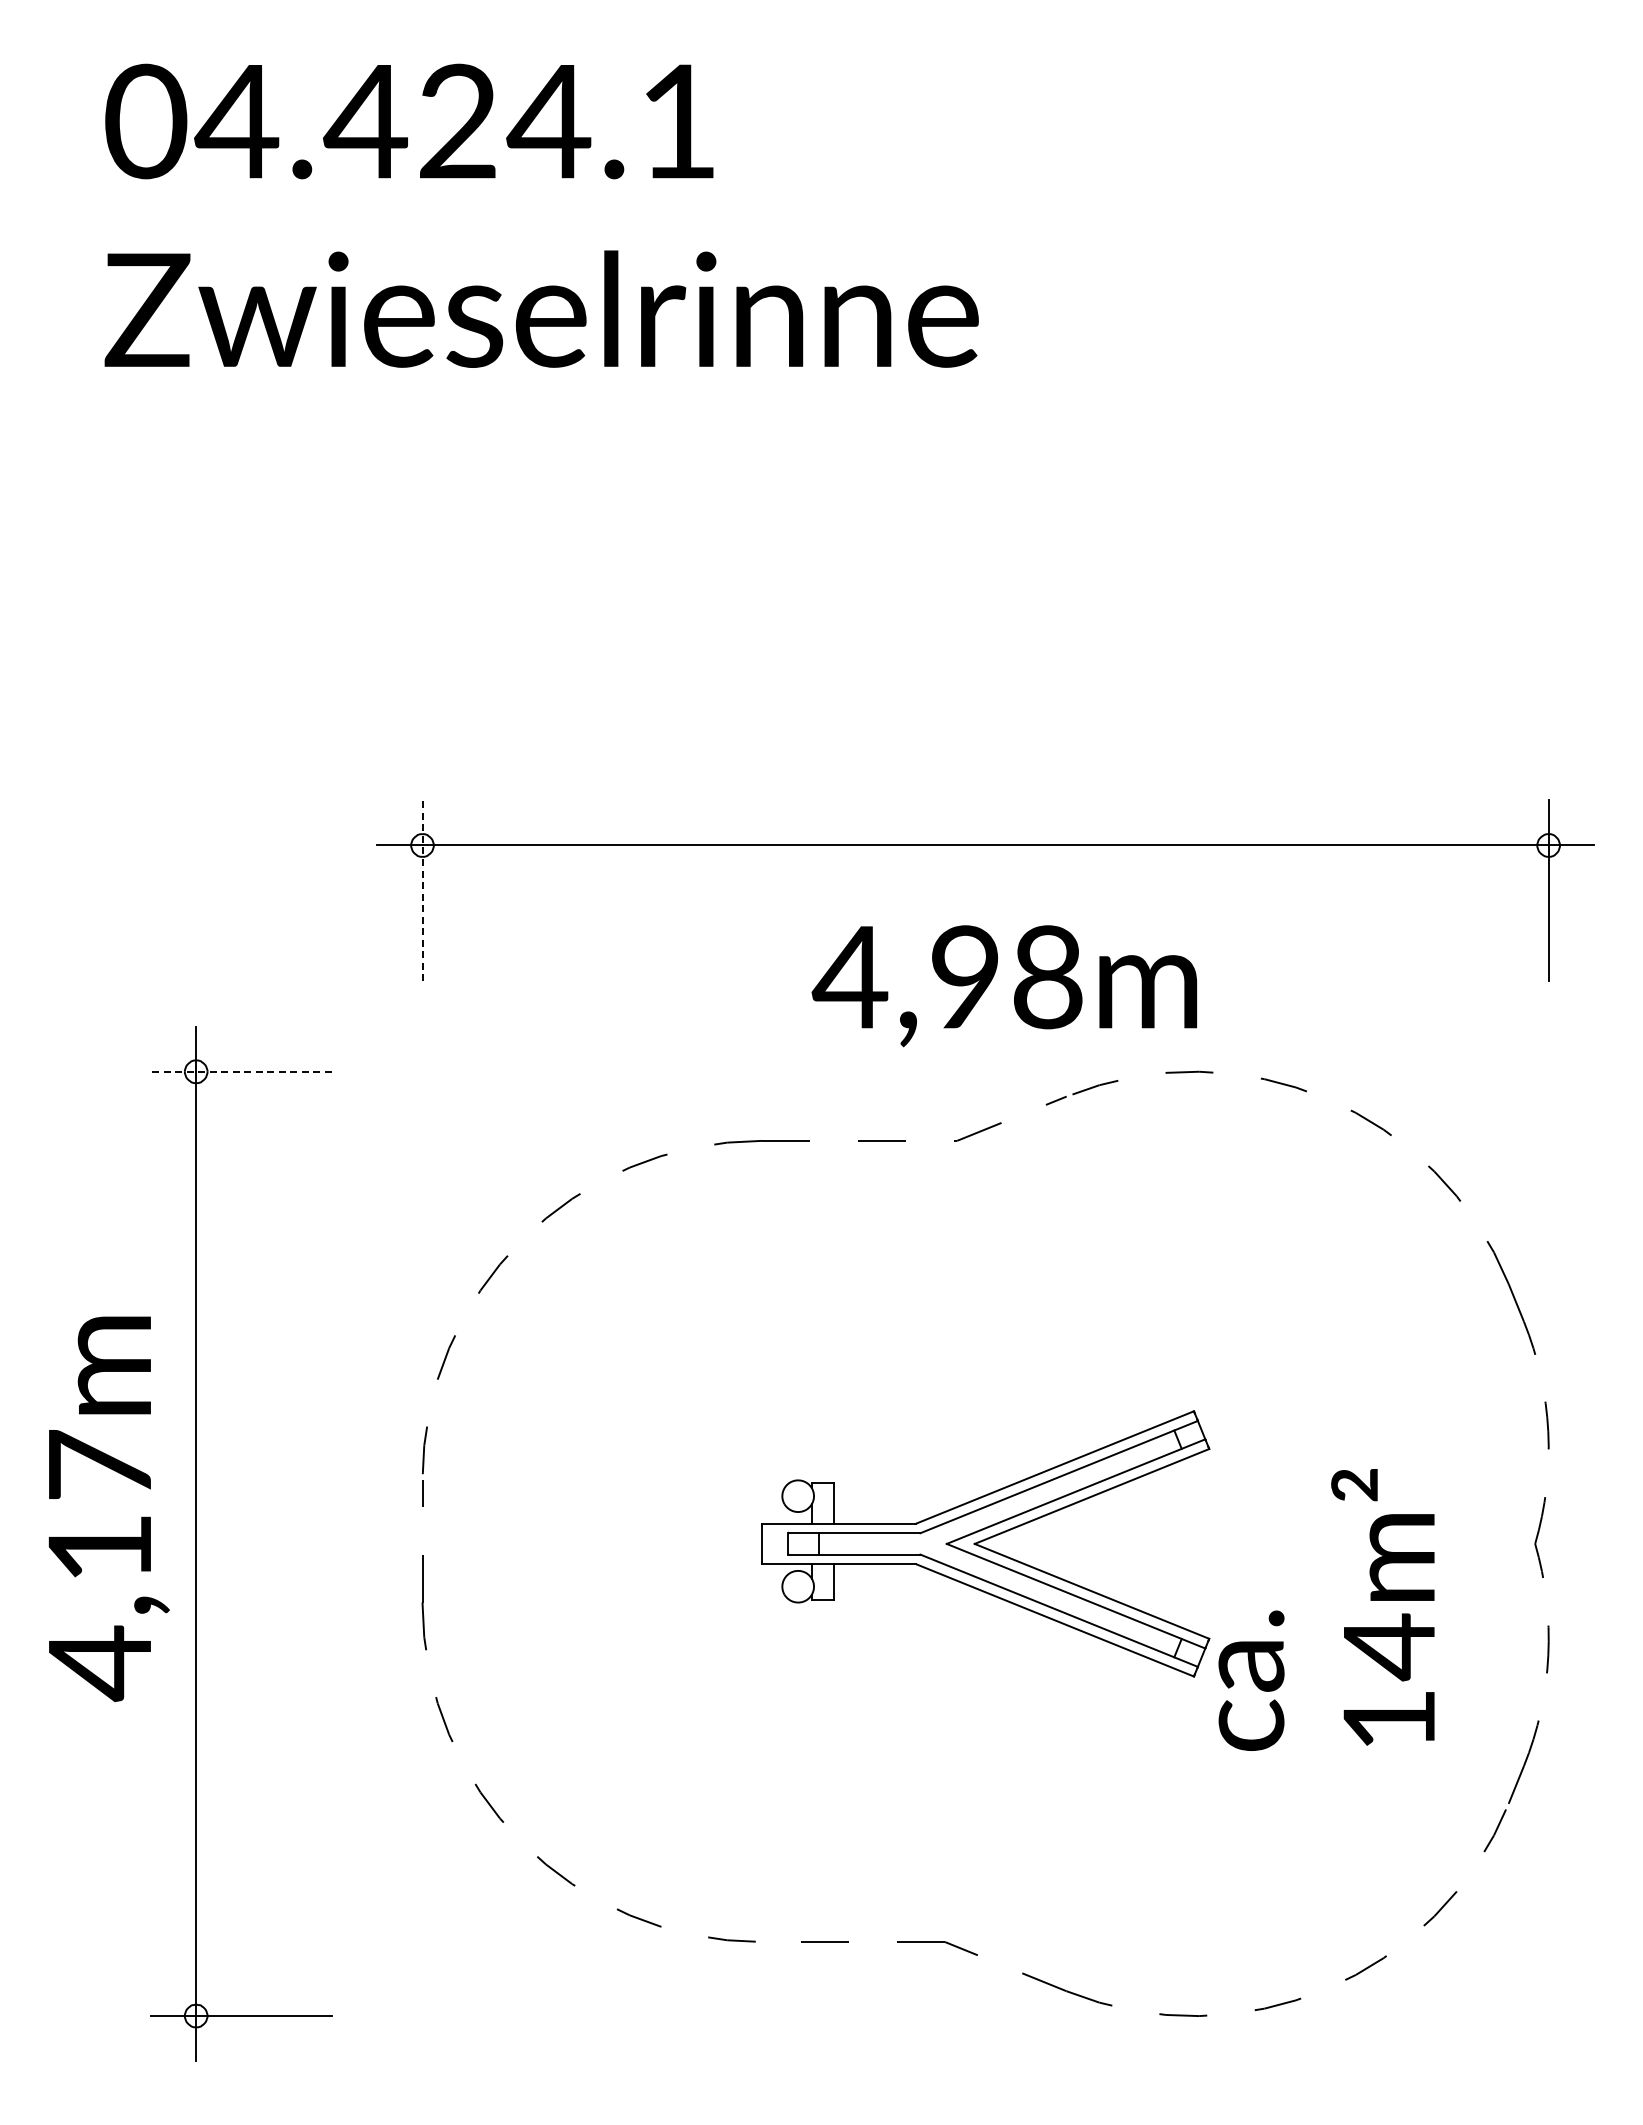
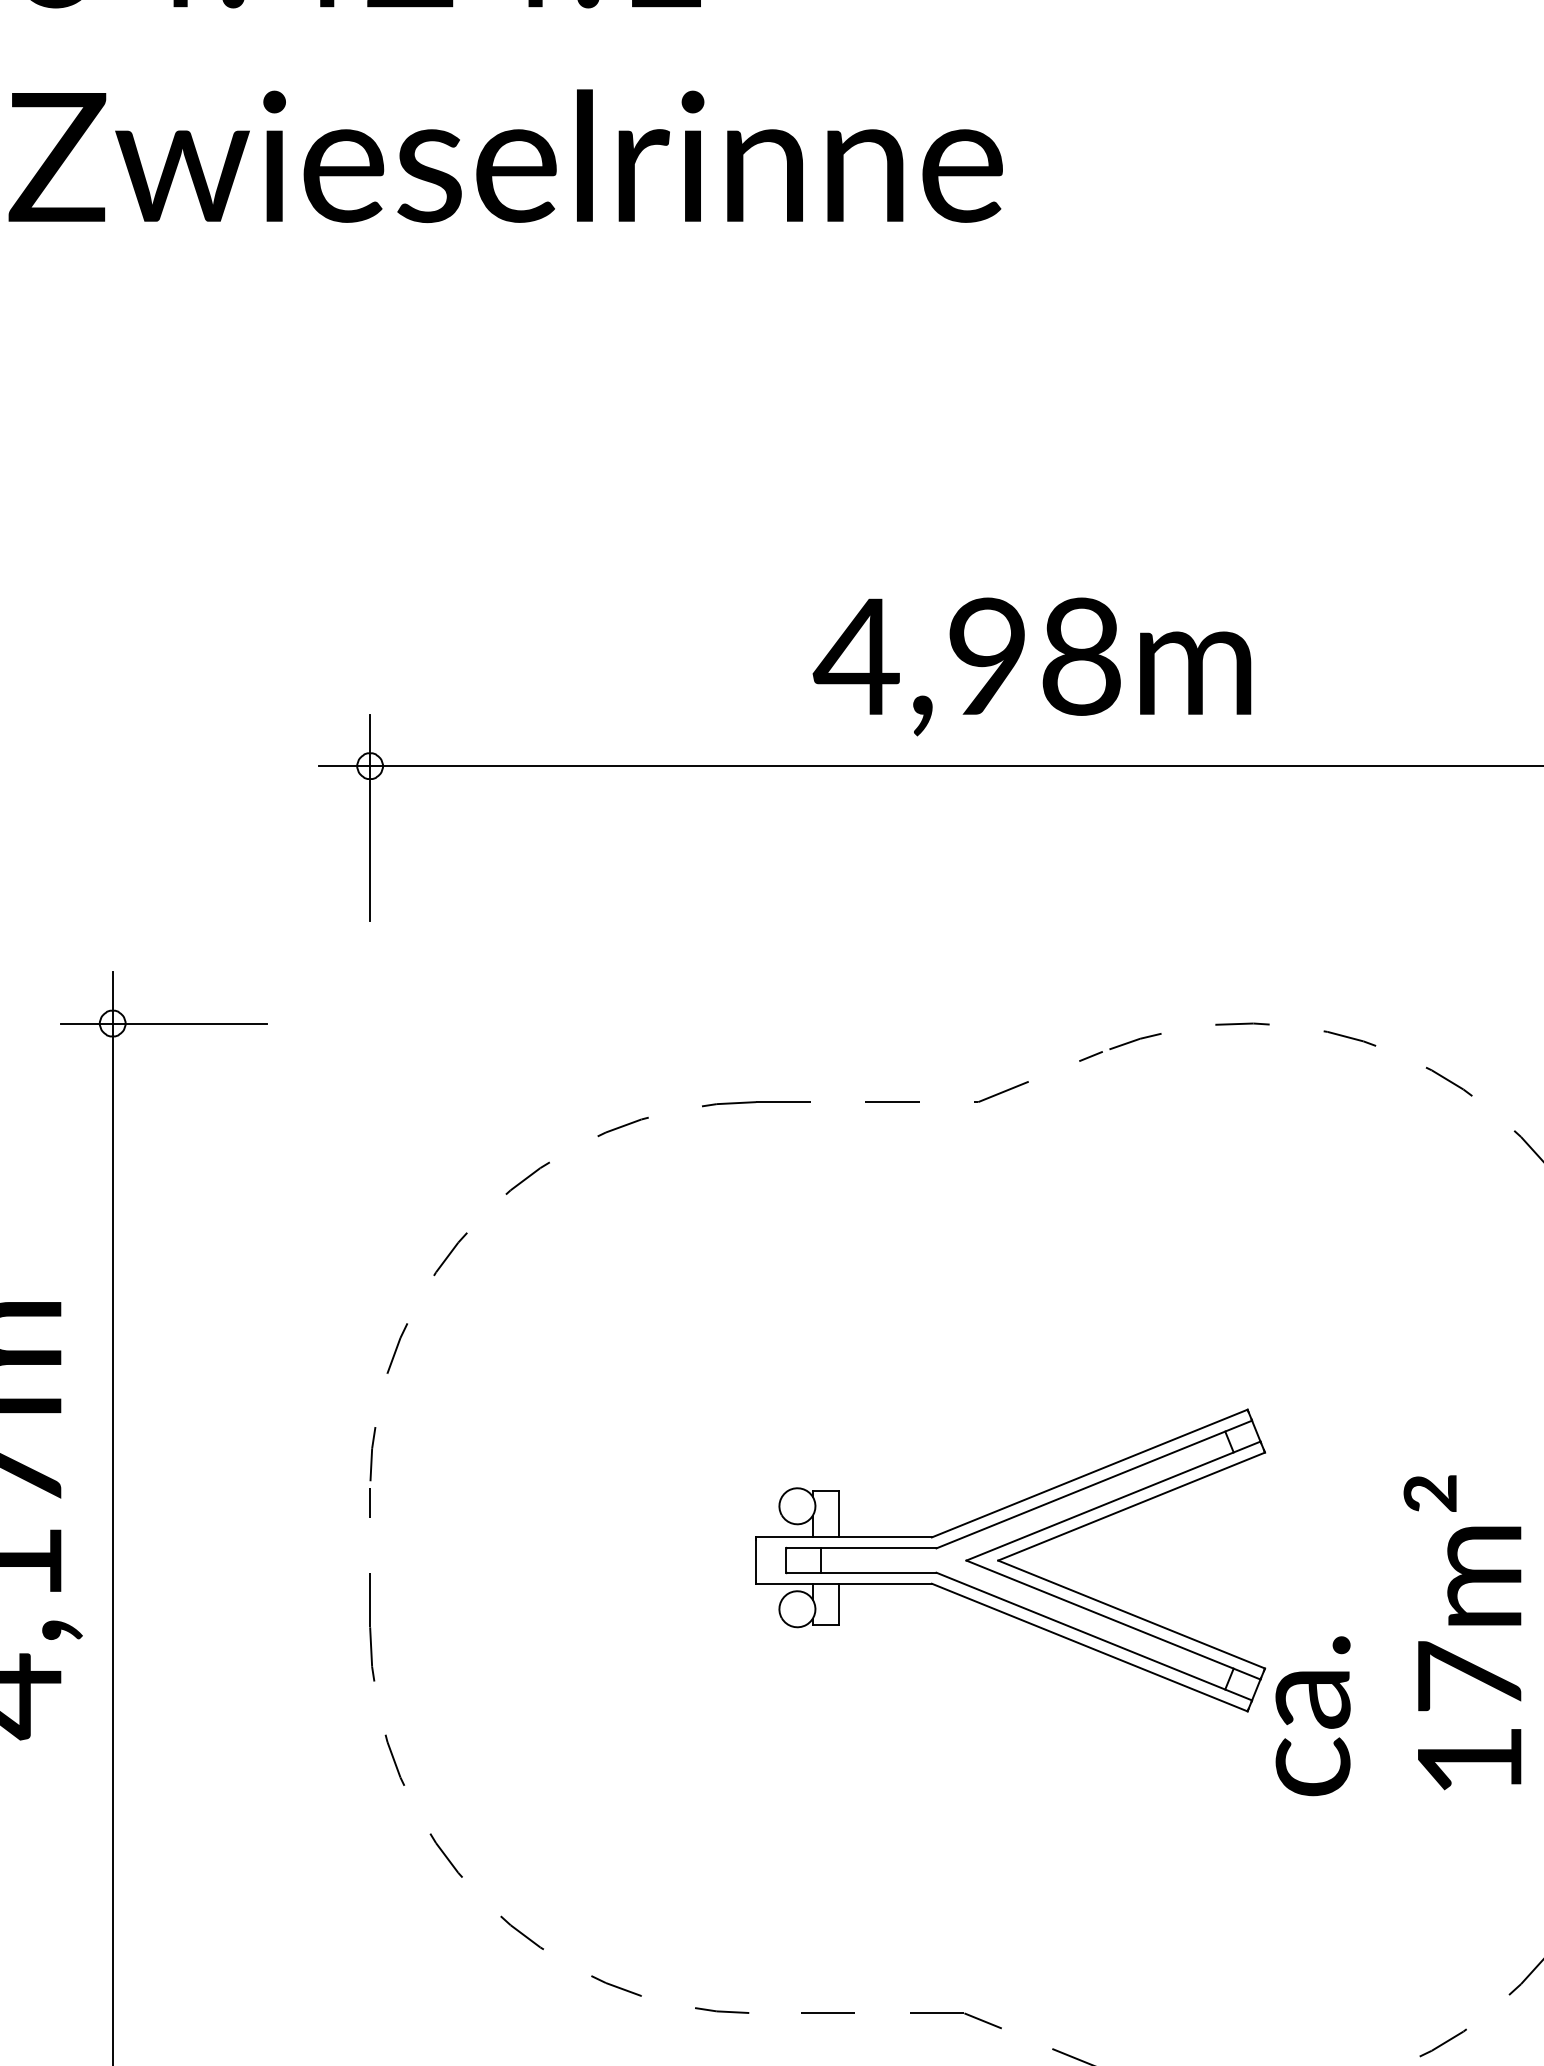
line: (422, 890) -> (370, 817), dashed -> solid
text: (1004, 986) -> (1032, 667), moved
line: (241, 1071) -> (164, 1023), dashed -> solid
text: (1389, 1647) -> (1469, 1678), 14m² -> 17m²

